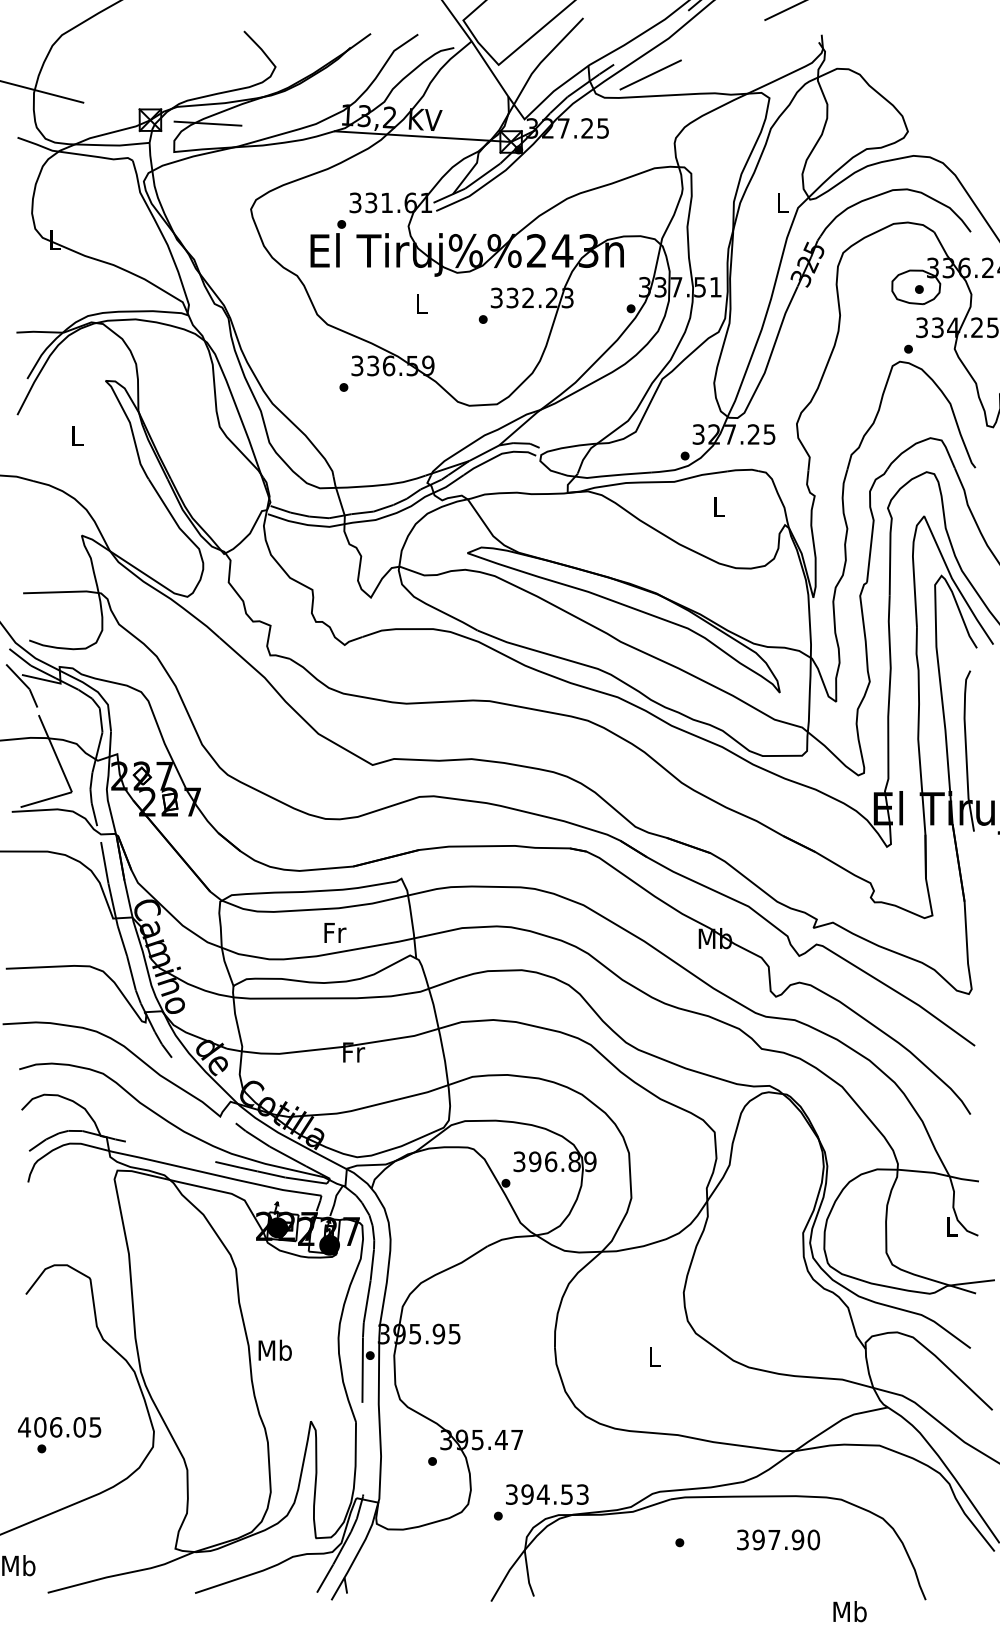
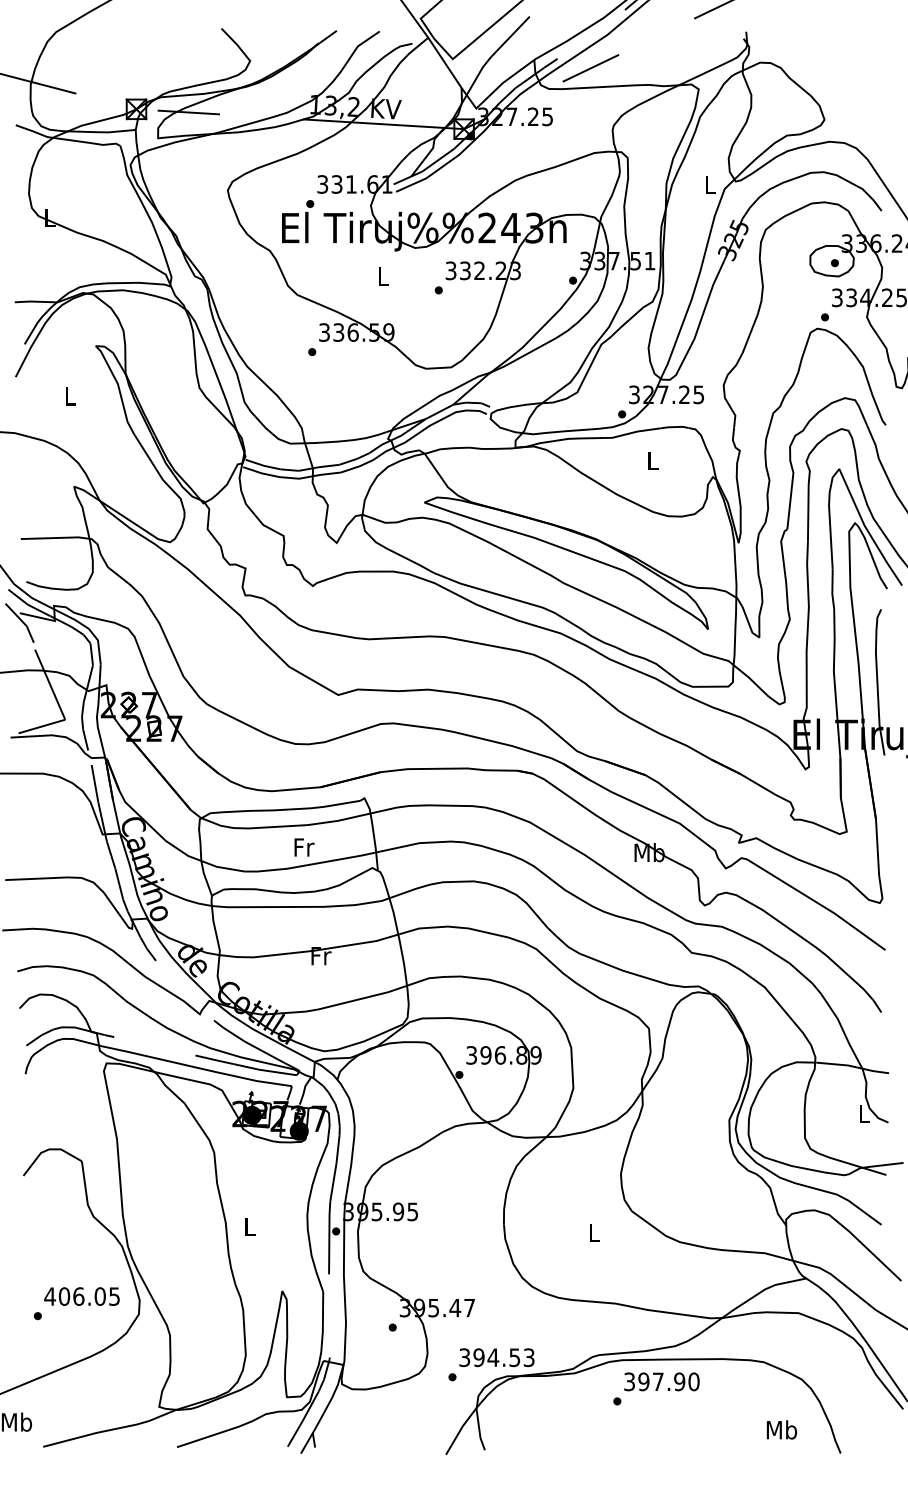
text: (274, 1350) -> (249, 1226), Mb -> L
text: (59, 1427) -> (81, 1296), moved
text: (778, 1539) -> (661, 1381), moved
text: (850, 1611) -> (782, 1429), moved

